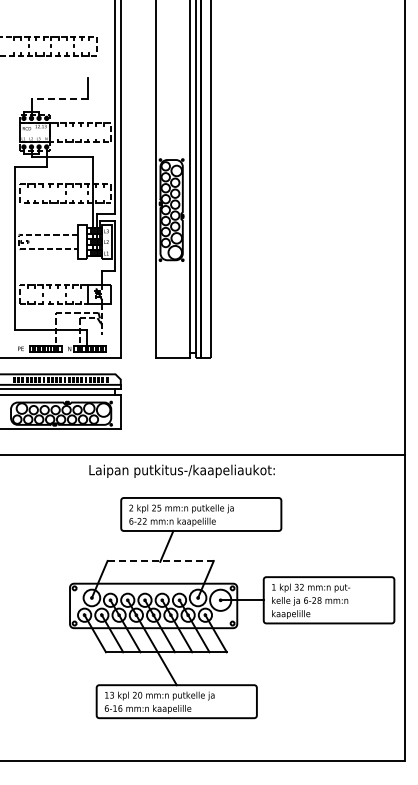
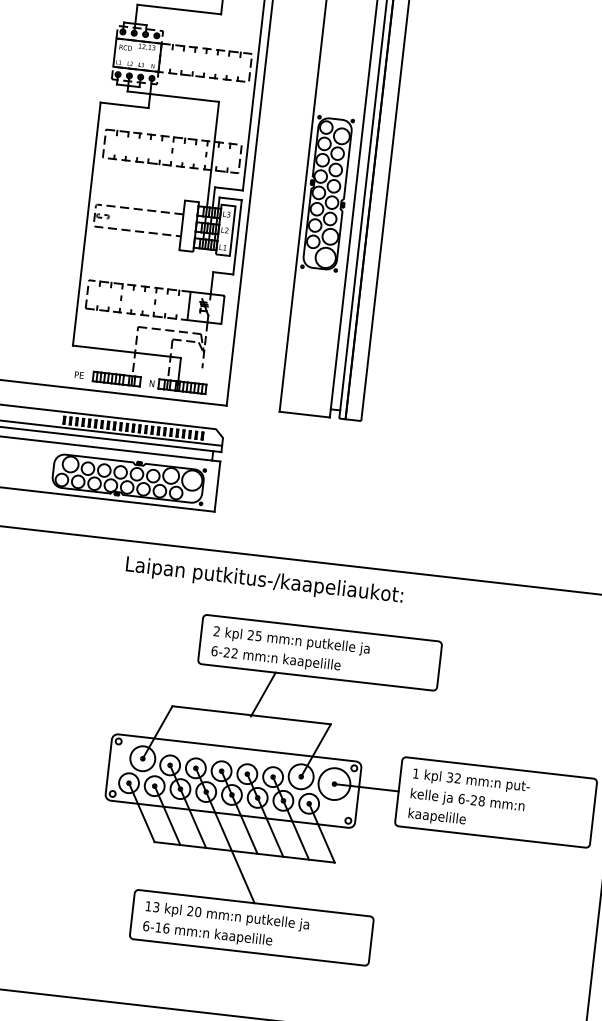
line: (59, 99) -> (179, 9), dashed -> solid
text: (181, 470) -> (263, 579), moved
line: (160, 561) -> (251, 715), dashed -> solid

